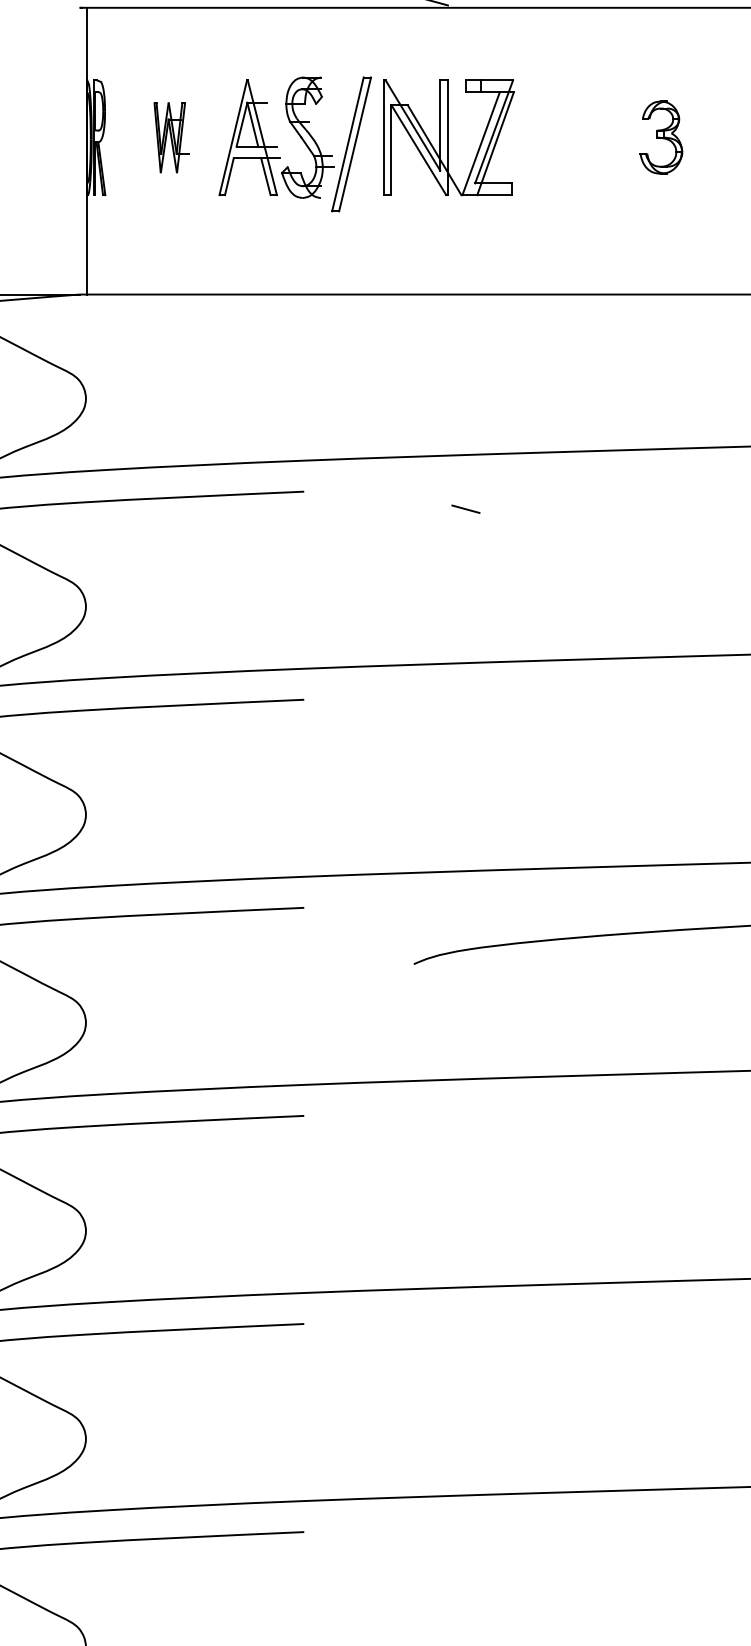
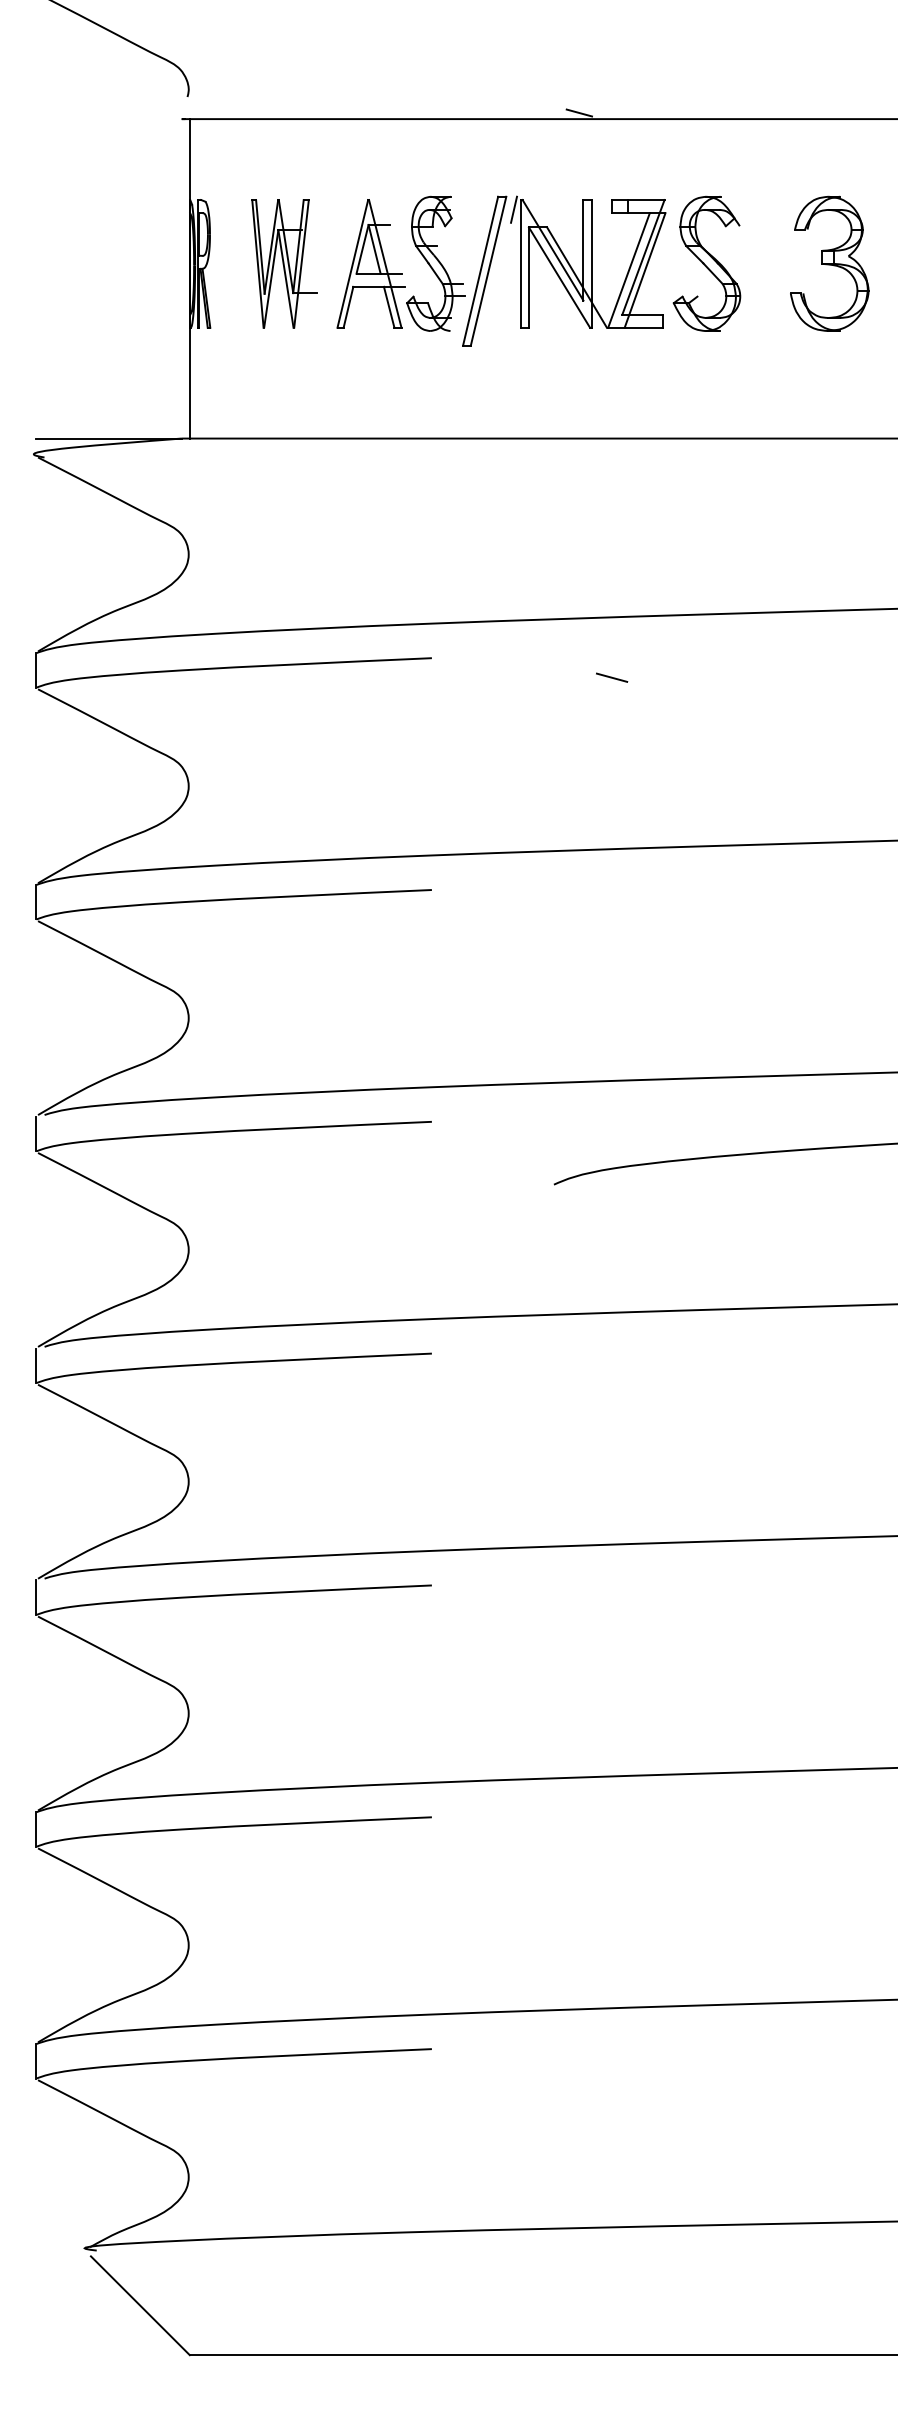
line: (378, 88) -> (514, 209), added
part: (171, 137) -> (284, 263), size x1.67
part: (550, 137) -> (706, 263), added
part: (661, 137) -> (829, 263), size x1.67

